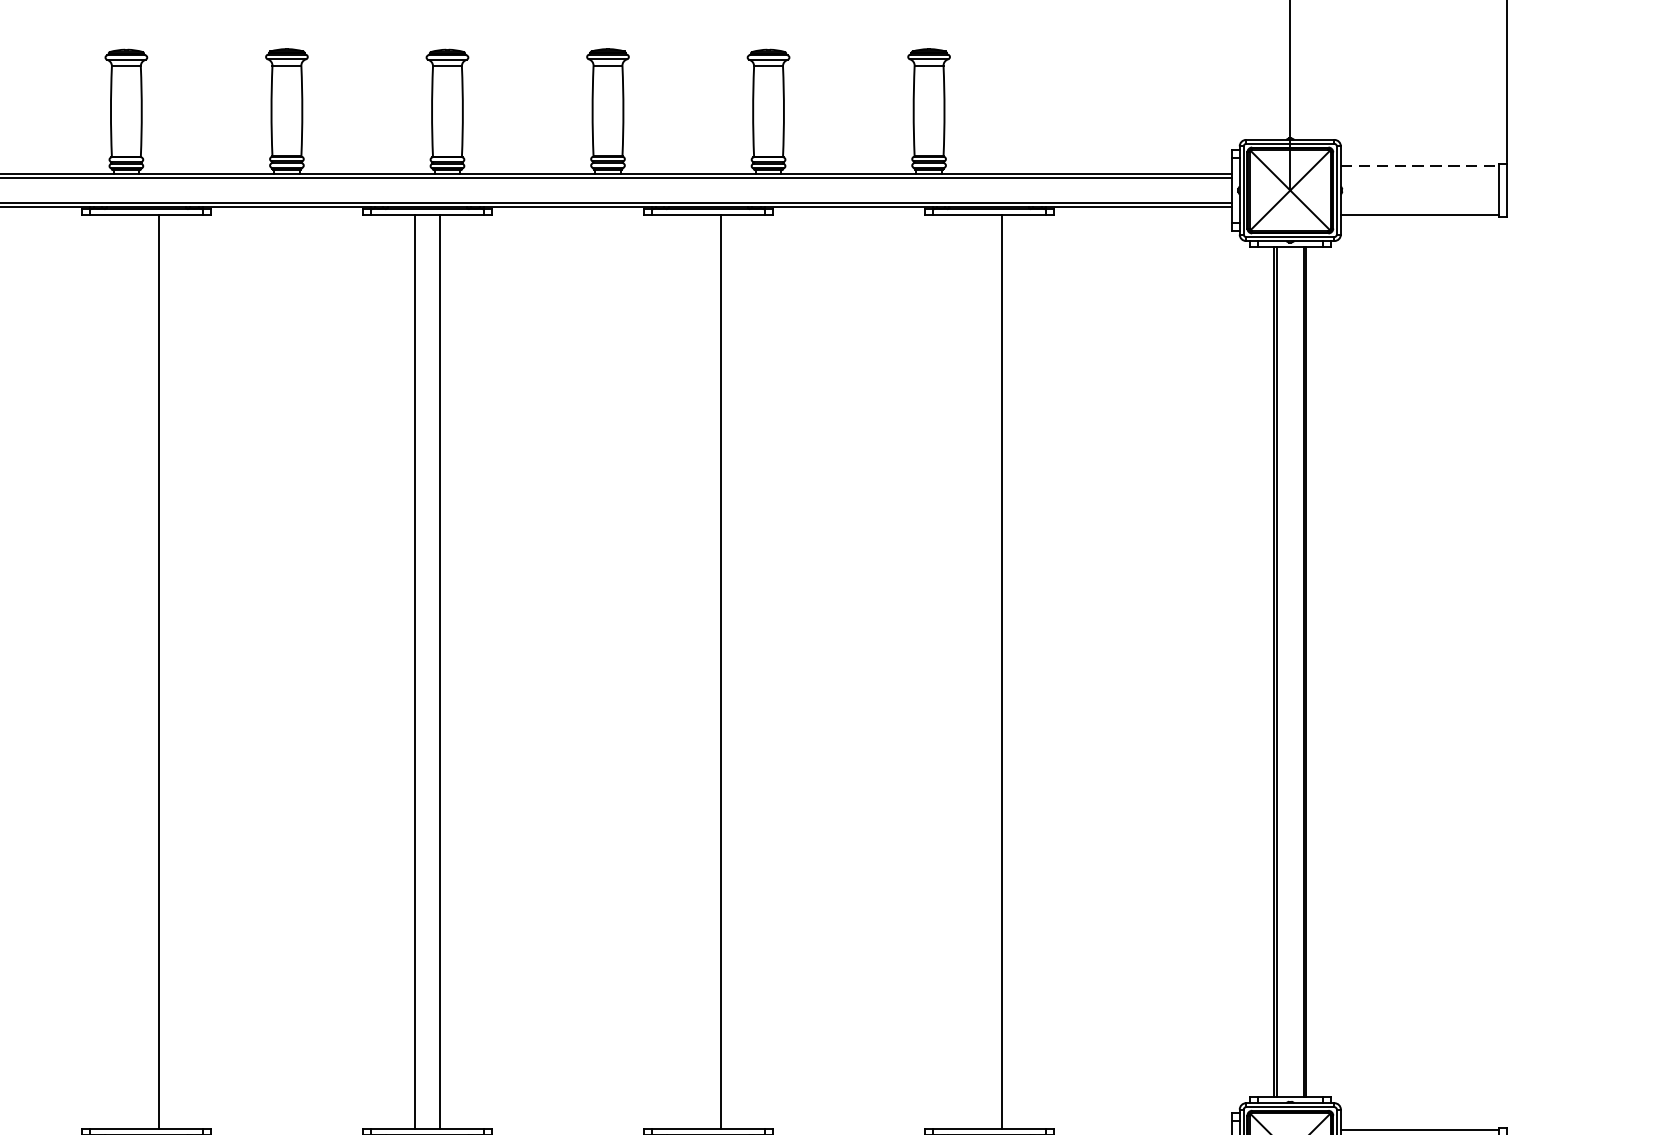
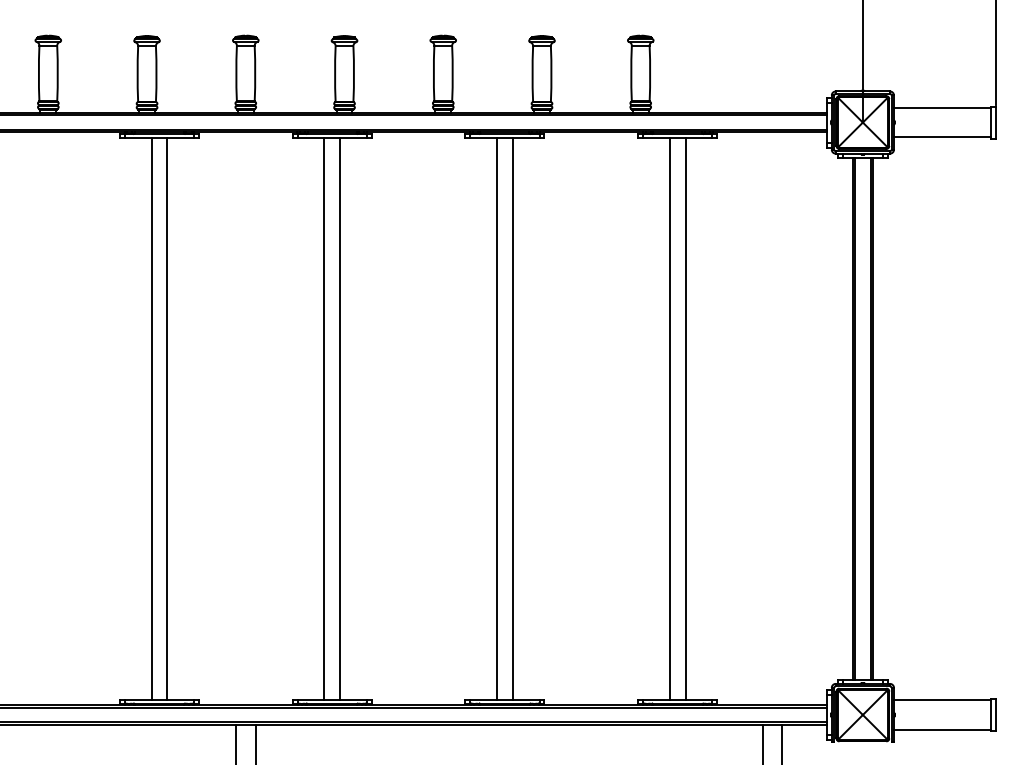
line: (1419, 165) -> (942, 107), dashed -> solid
line: (133, 671) -> (151, 418), added
line: (696, 671) -> (497, 418), added
line: (975, 671) -> (669, 418), added

